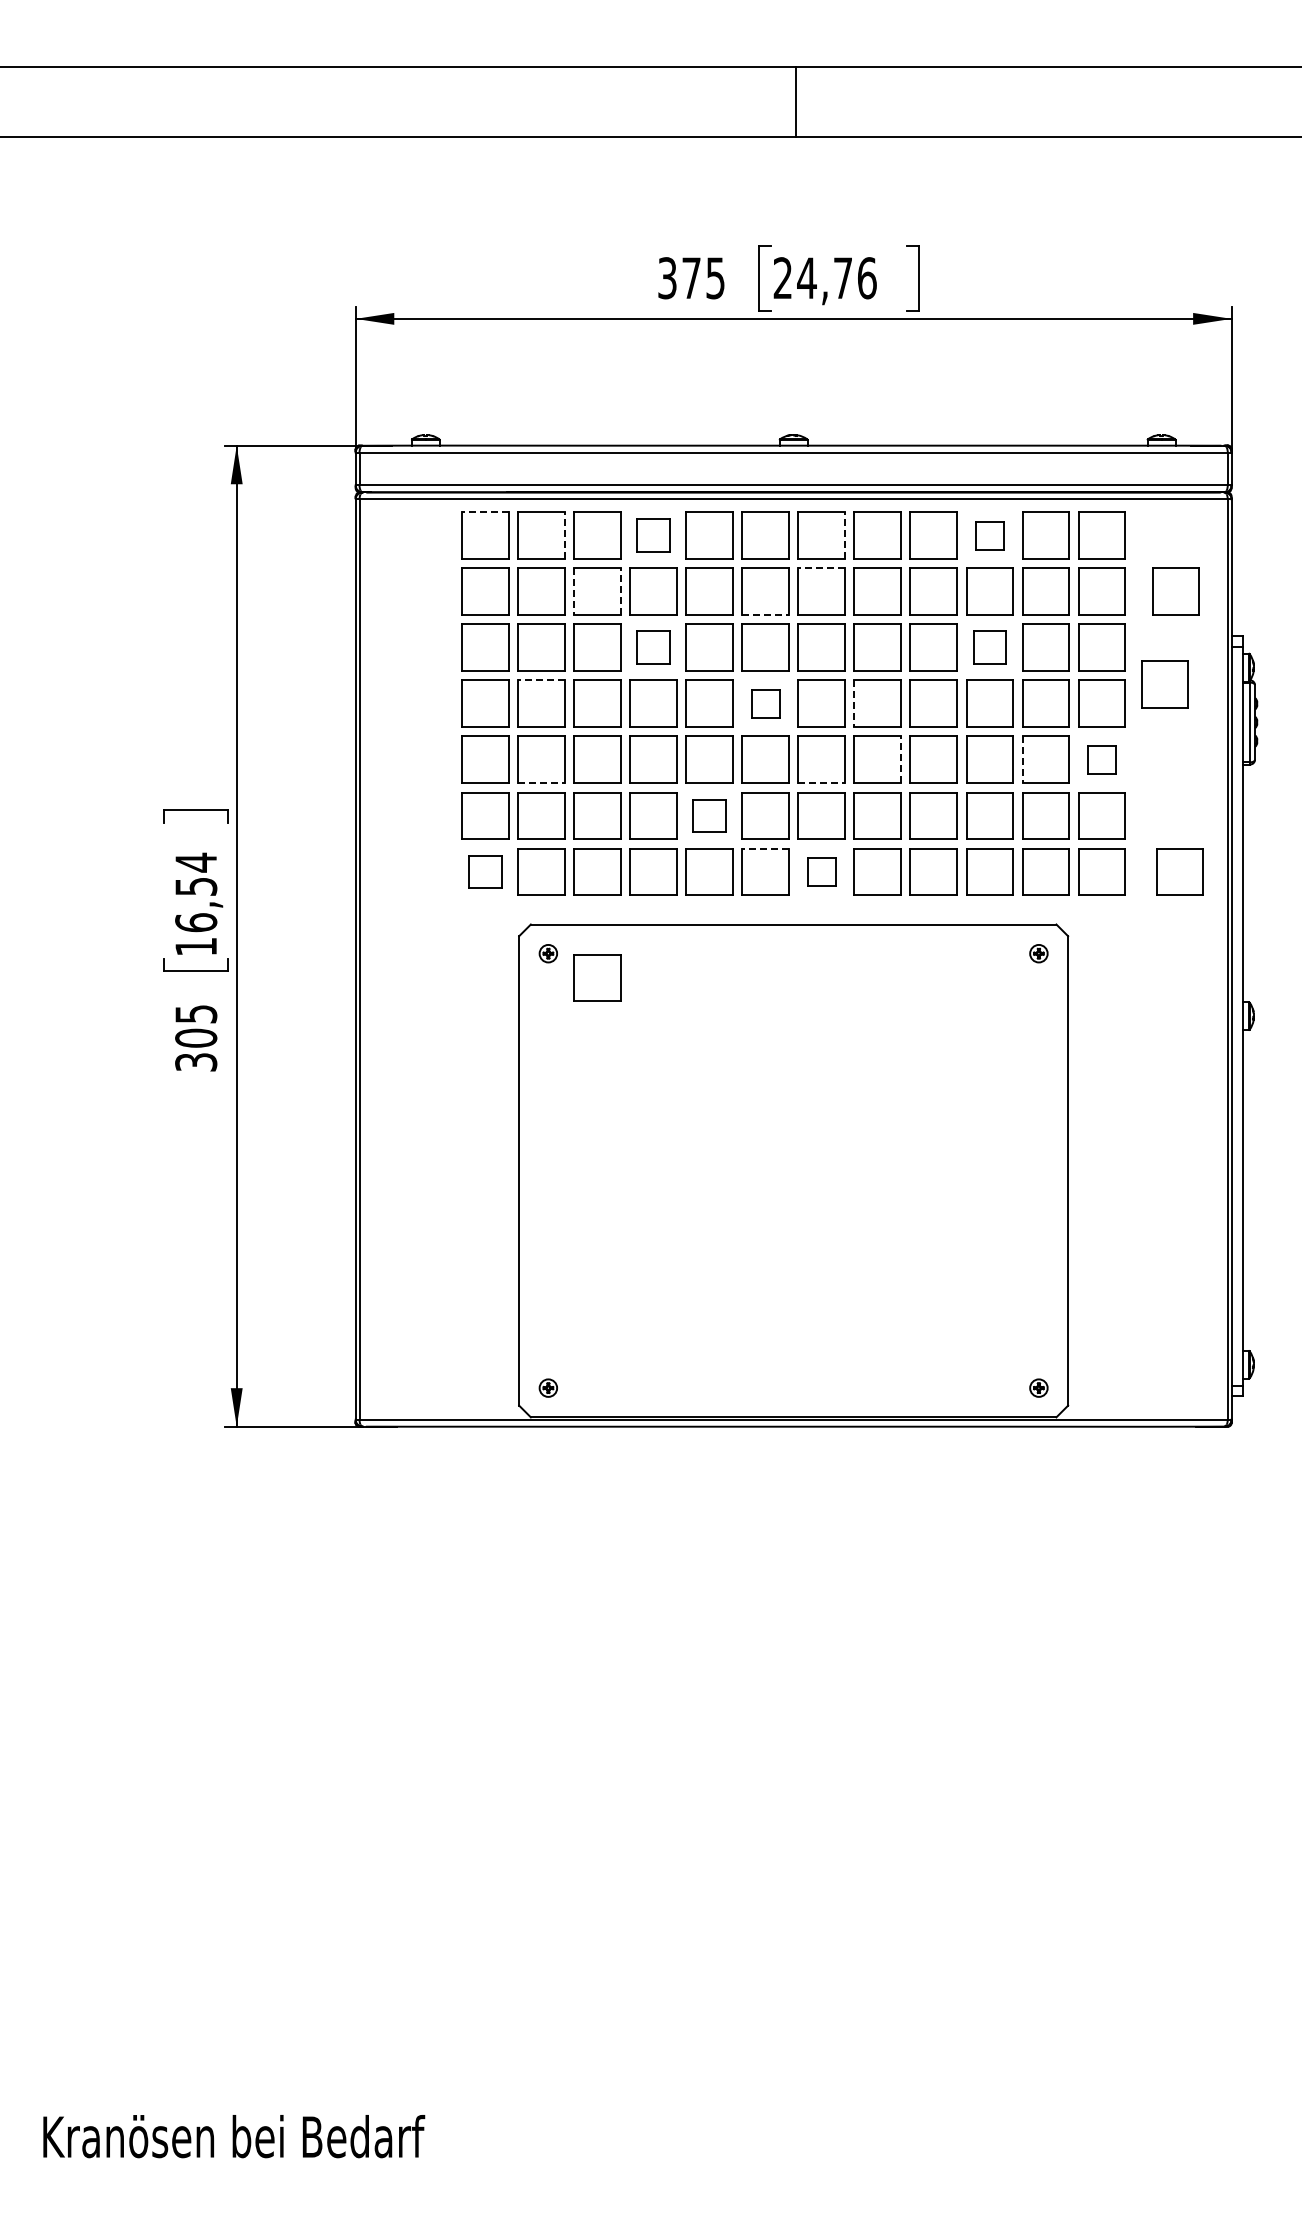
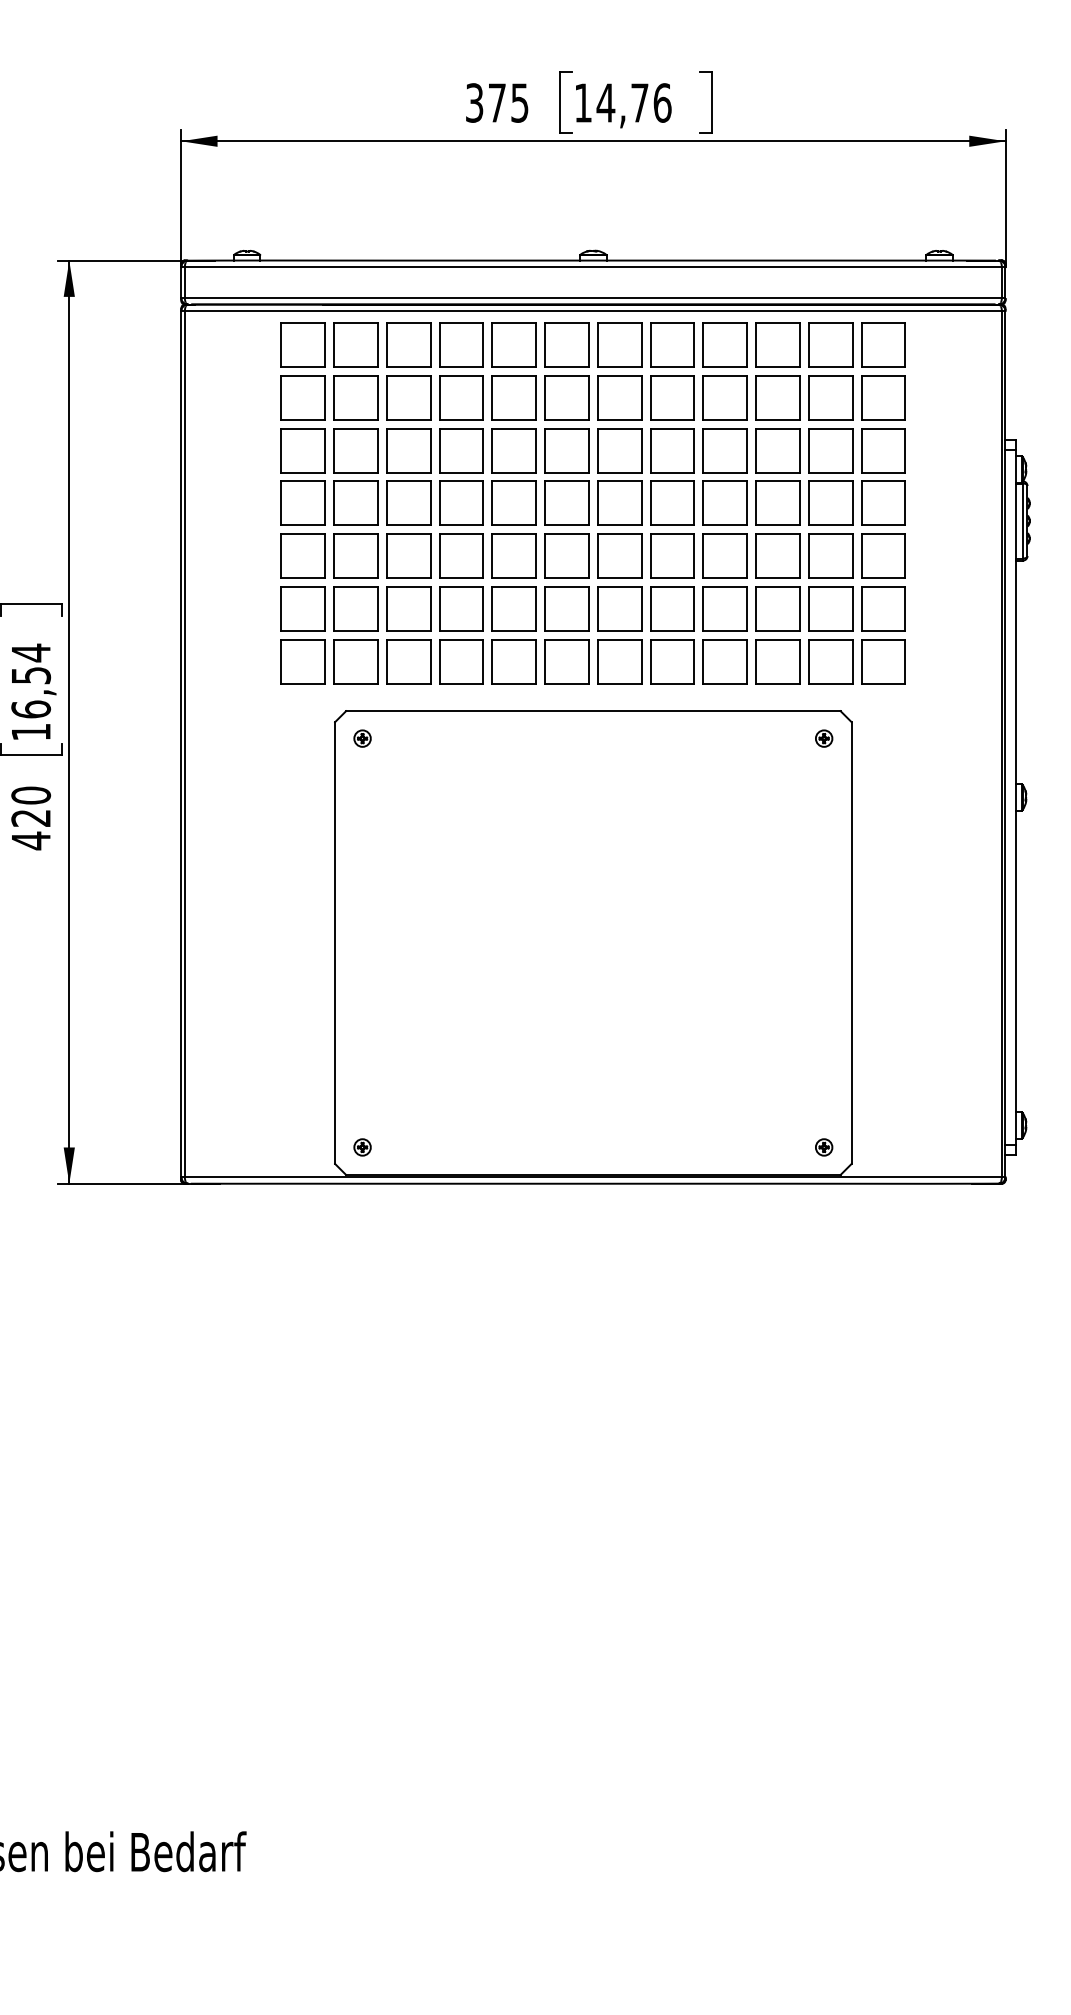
text: (782, 277) -> (582, 102), 24,76 -> 14,76
line: (484, 512) -> (302, 323), dashed -> solid
line: (564, 535) -> (377, 345), dashed -> solid
part: (653, 535) -> (461, 345), size x1.43
line: (845, 535) -> (642, 345), dashed -> solid
part: (989, 535) -> (777, 345), size x1.67
line: (821, 568) -> (619, 376), dashed -> solid
line: (620, 591) -> (430, 397), dashed -> solid
part: (1175, 591) -> (952, 397), removed
line: (574, 592) -> (387, 398), dashed -> solid
line: (766, 615) -> (567, 420), dashed -> solid
part: (653, 647) -> (461, 450), size x1.43
part: (989, 647) -> (777, 450), size x1.43
line: (540, 680) -> (355, 481), dashed -> solid
part: (1164, 684) -> (942, 485), removed
part: (765, 703) -> (566, 503), size x1.67
line: (854, 704) -> (650, 504), dashed -> solid
line: (901, 759) -> (694, 555), dashed -> solid
part: (1101, 759) -> (883, 555), size x1.67
line: (1022, 760) -> (808, 556), dashed -> solid
line: (541, 783) -> (356, 578), dashed -> solid
line: (822, 783) -> (620, 578), dashed -> solid
part: (709, 815) -> (514, 608), size x1.43
line: (765, 848) -> (566, 639), dashed -> solid
part: (485, 871) -> (303, 661), size x1.43
part: (821, 871) -> (619, 661), size x1.67
part: (1179, 871) -> (956, 661), removed
part: (597, 977) -> (408, 761), removed
text: (196, 1038) -> (31, 818), 305 -> 420

